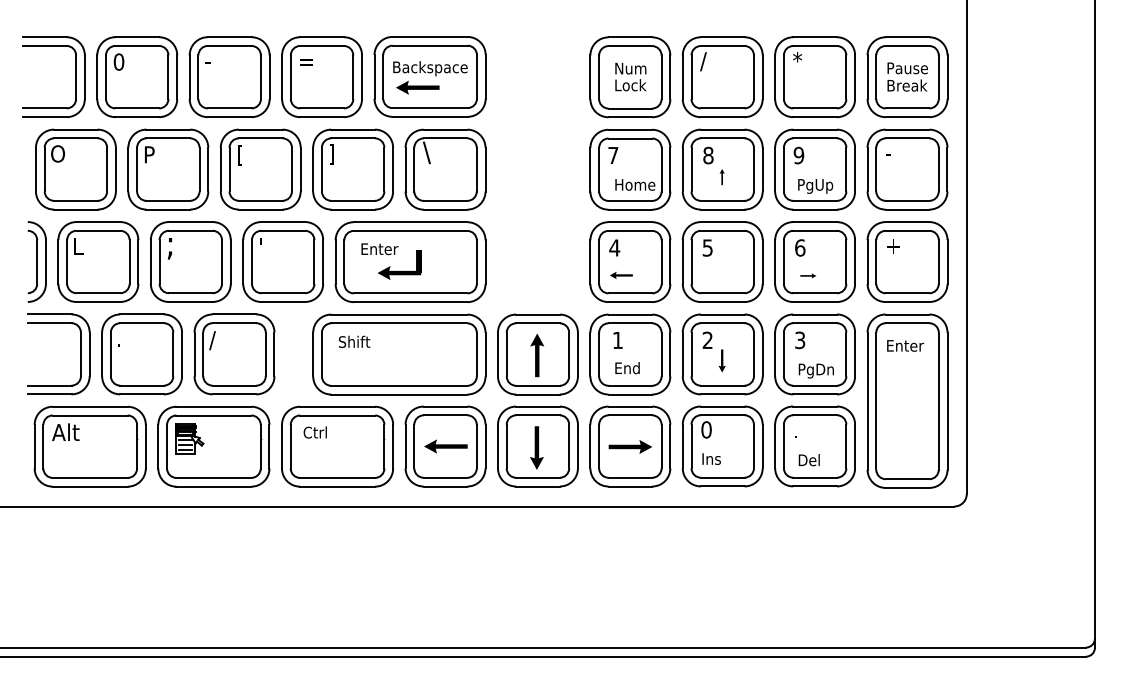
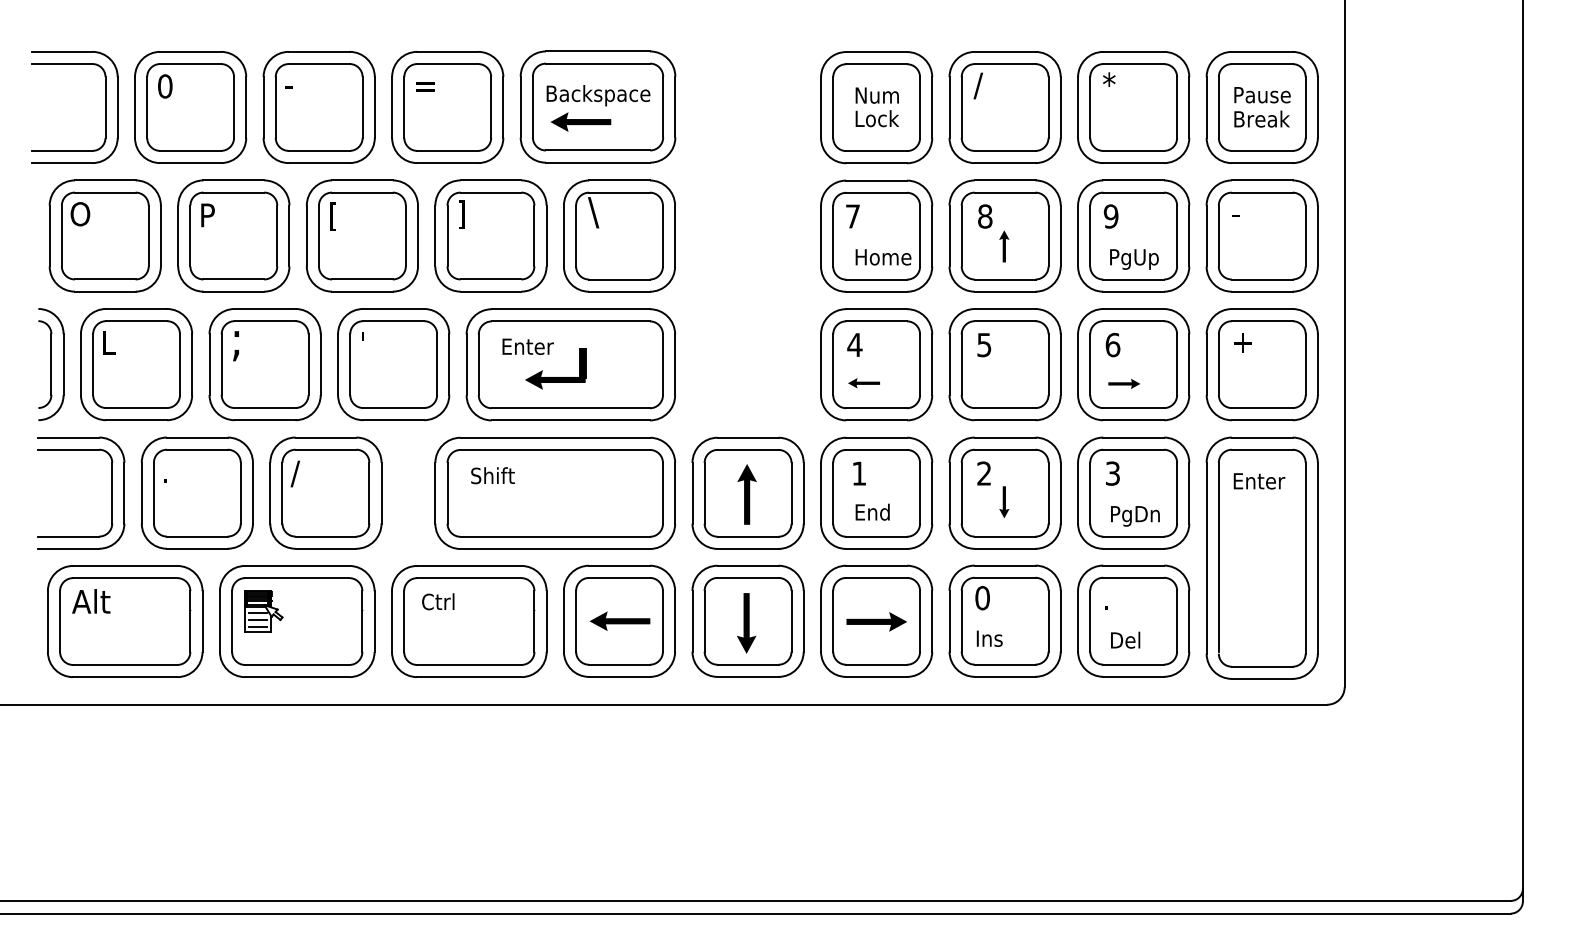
part: (722, 177) -> (1004, 246), size x1.43
part: (807, 275) -> (1123, 383), size x1.43

